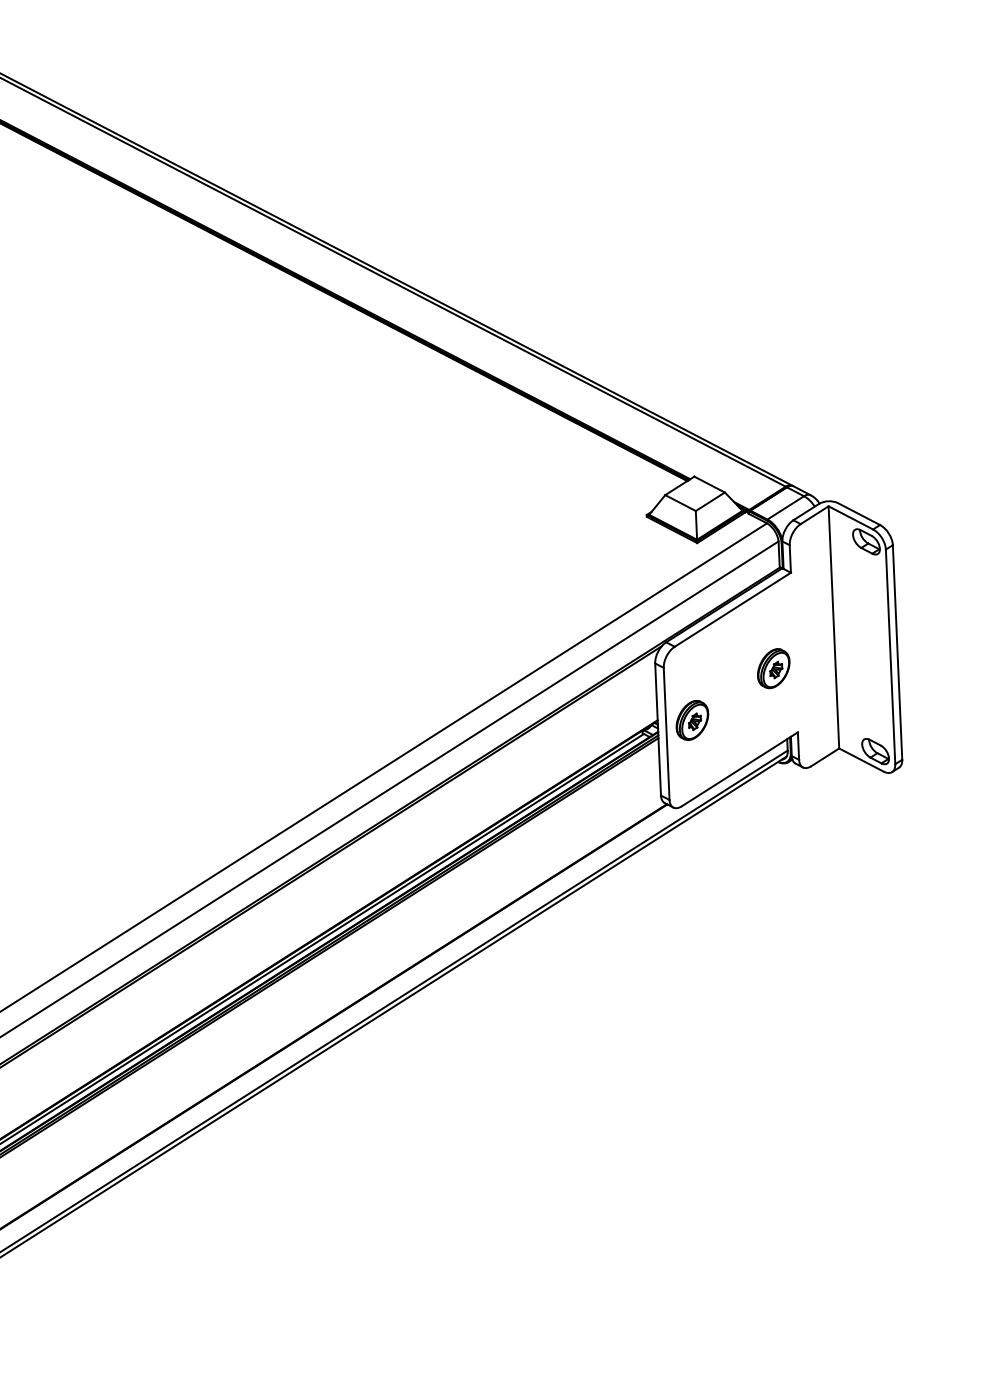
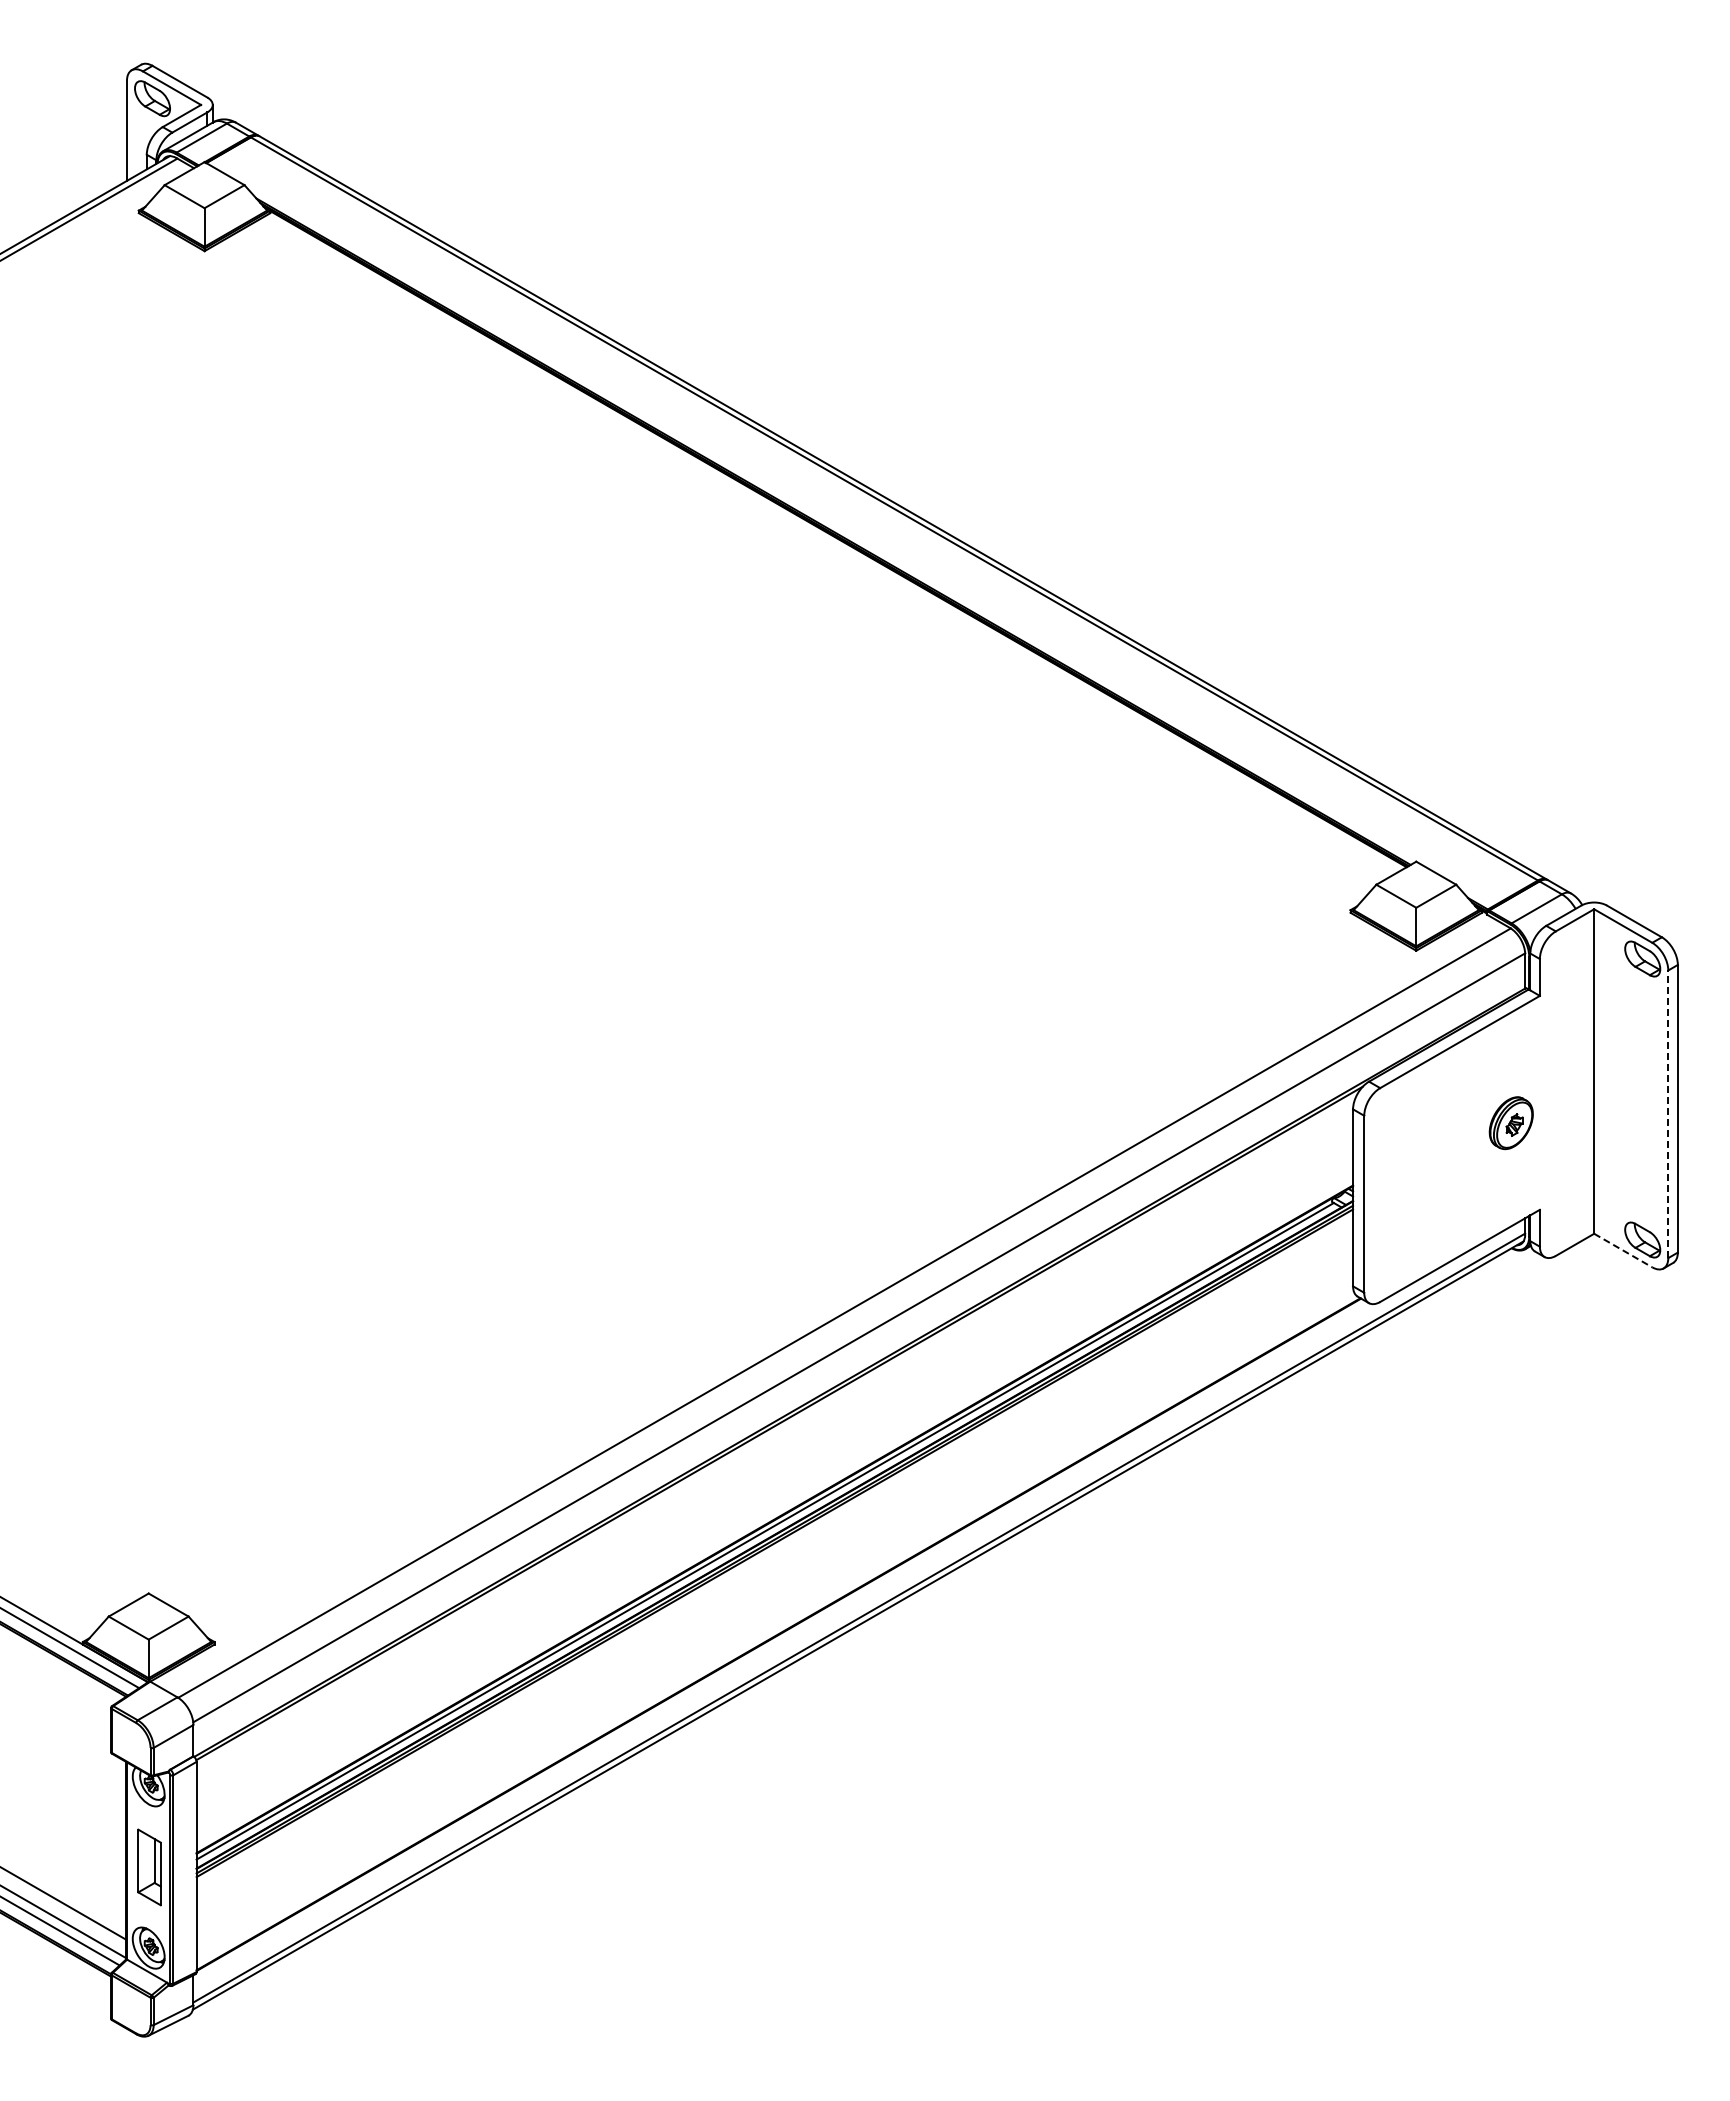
line: (890, 657) -> (1668, 1114), solid -> dashed
part: (692, 720) -> (1399, 1187), removed
line: (861, 759) -> (1623, 1250), solid -> dashed

